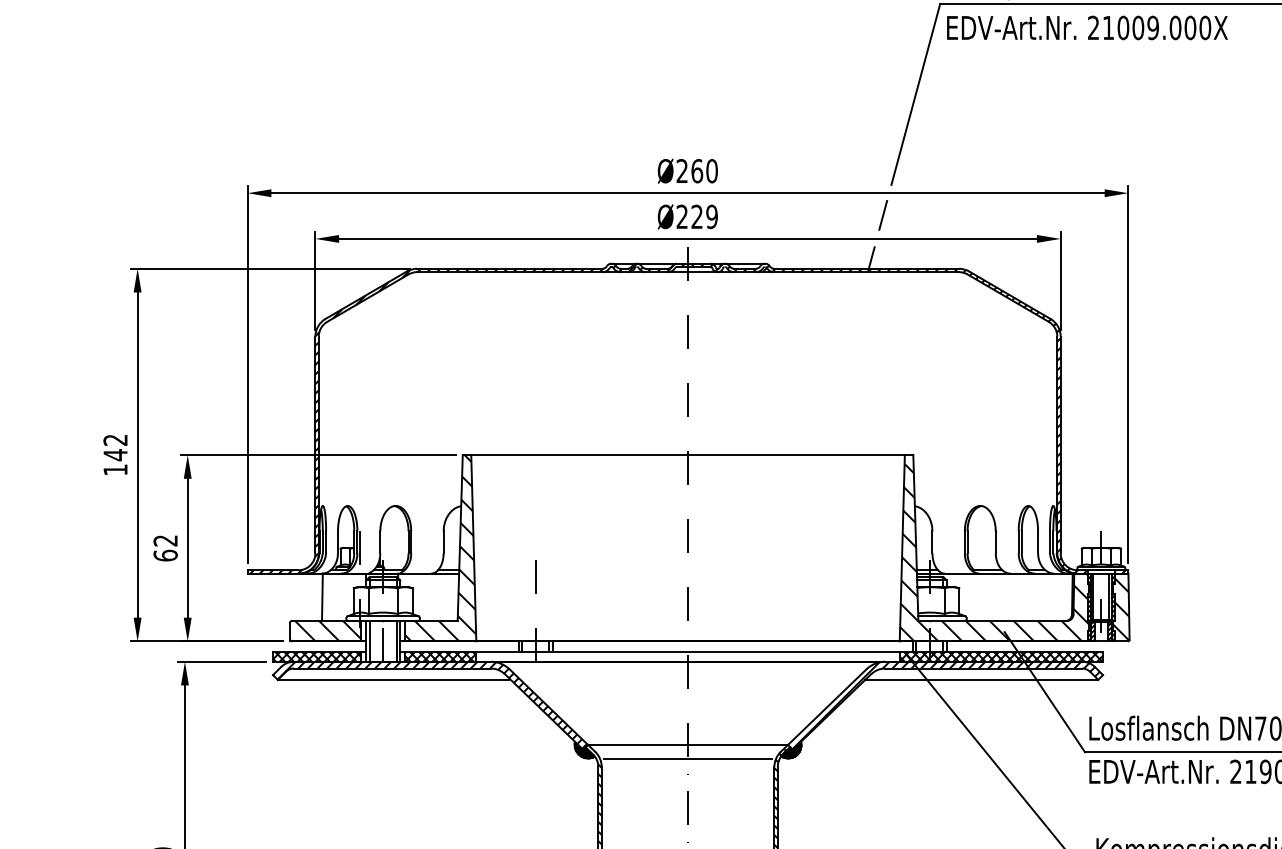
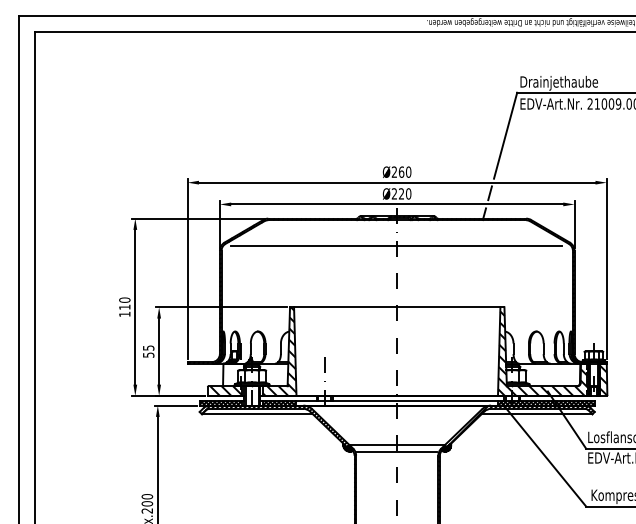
text: (711, 215) -> (408, 193), Ø229 -> Ø220
line: (686, 327) -> (396, 246), added
text: (114, 447) -> (124, 303), 142 -> 110
text: (165, 547) -> (148, 351), 62 -> 55

